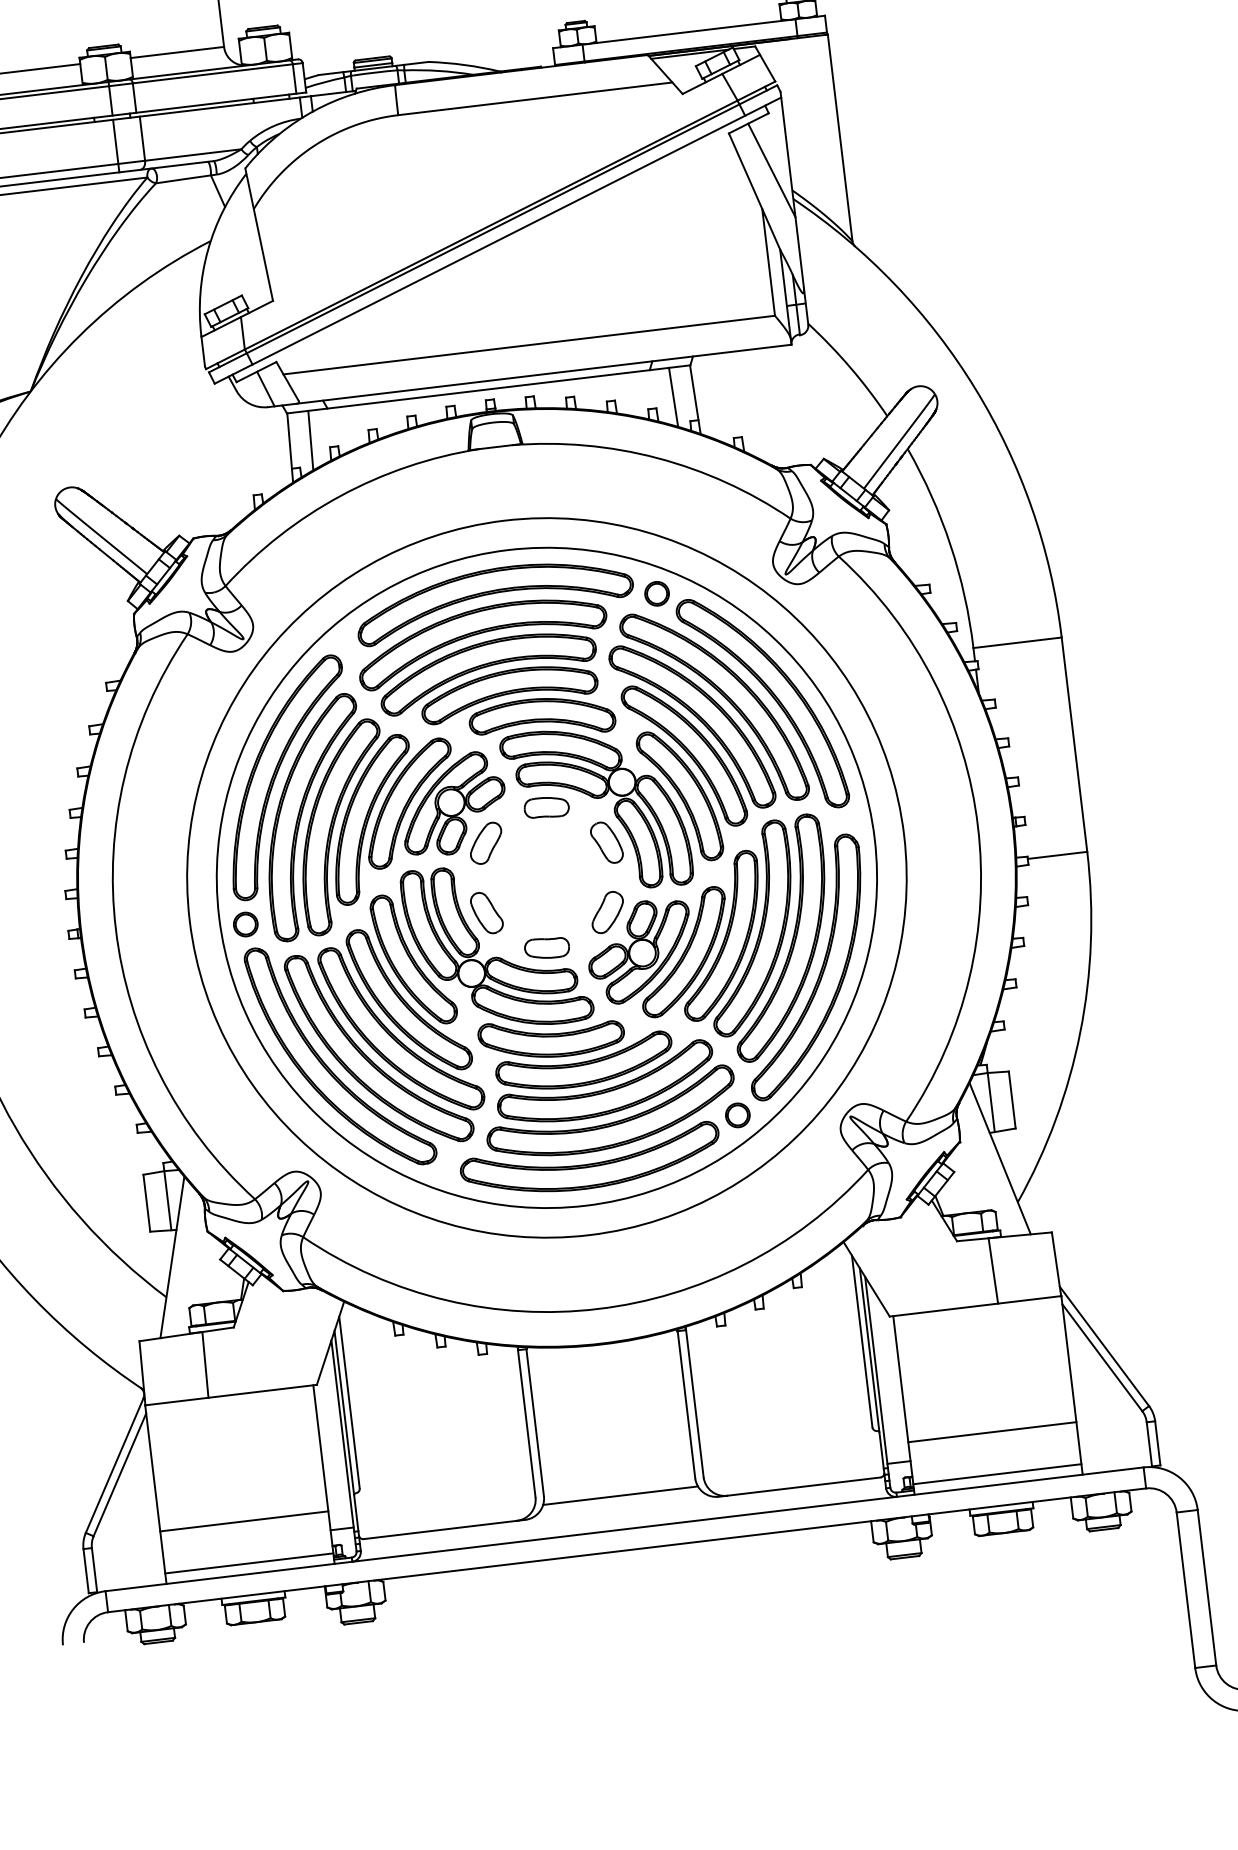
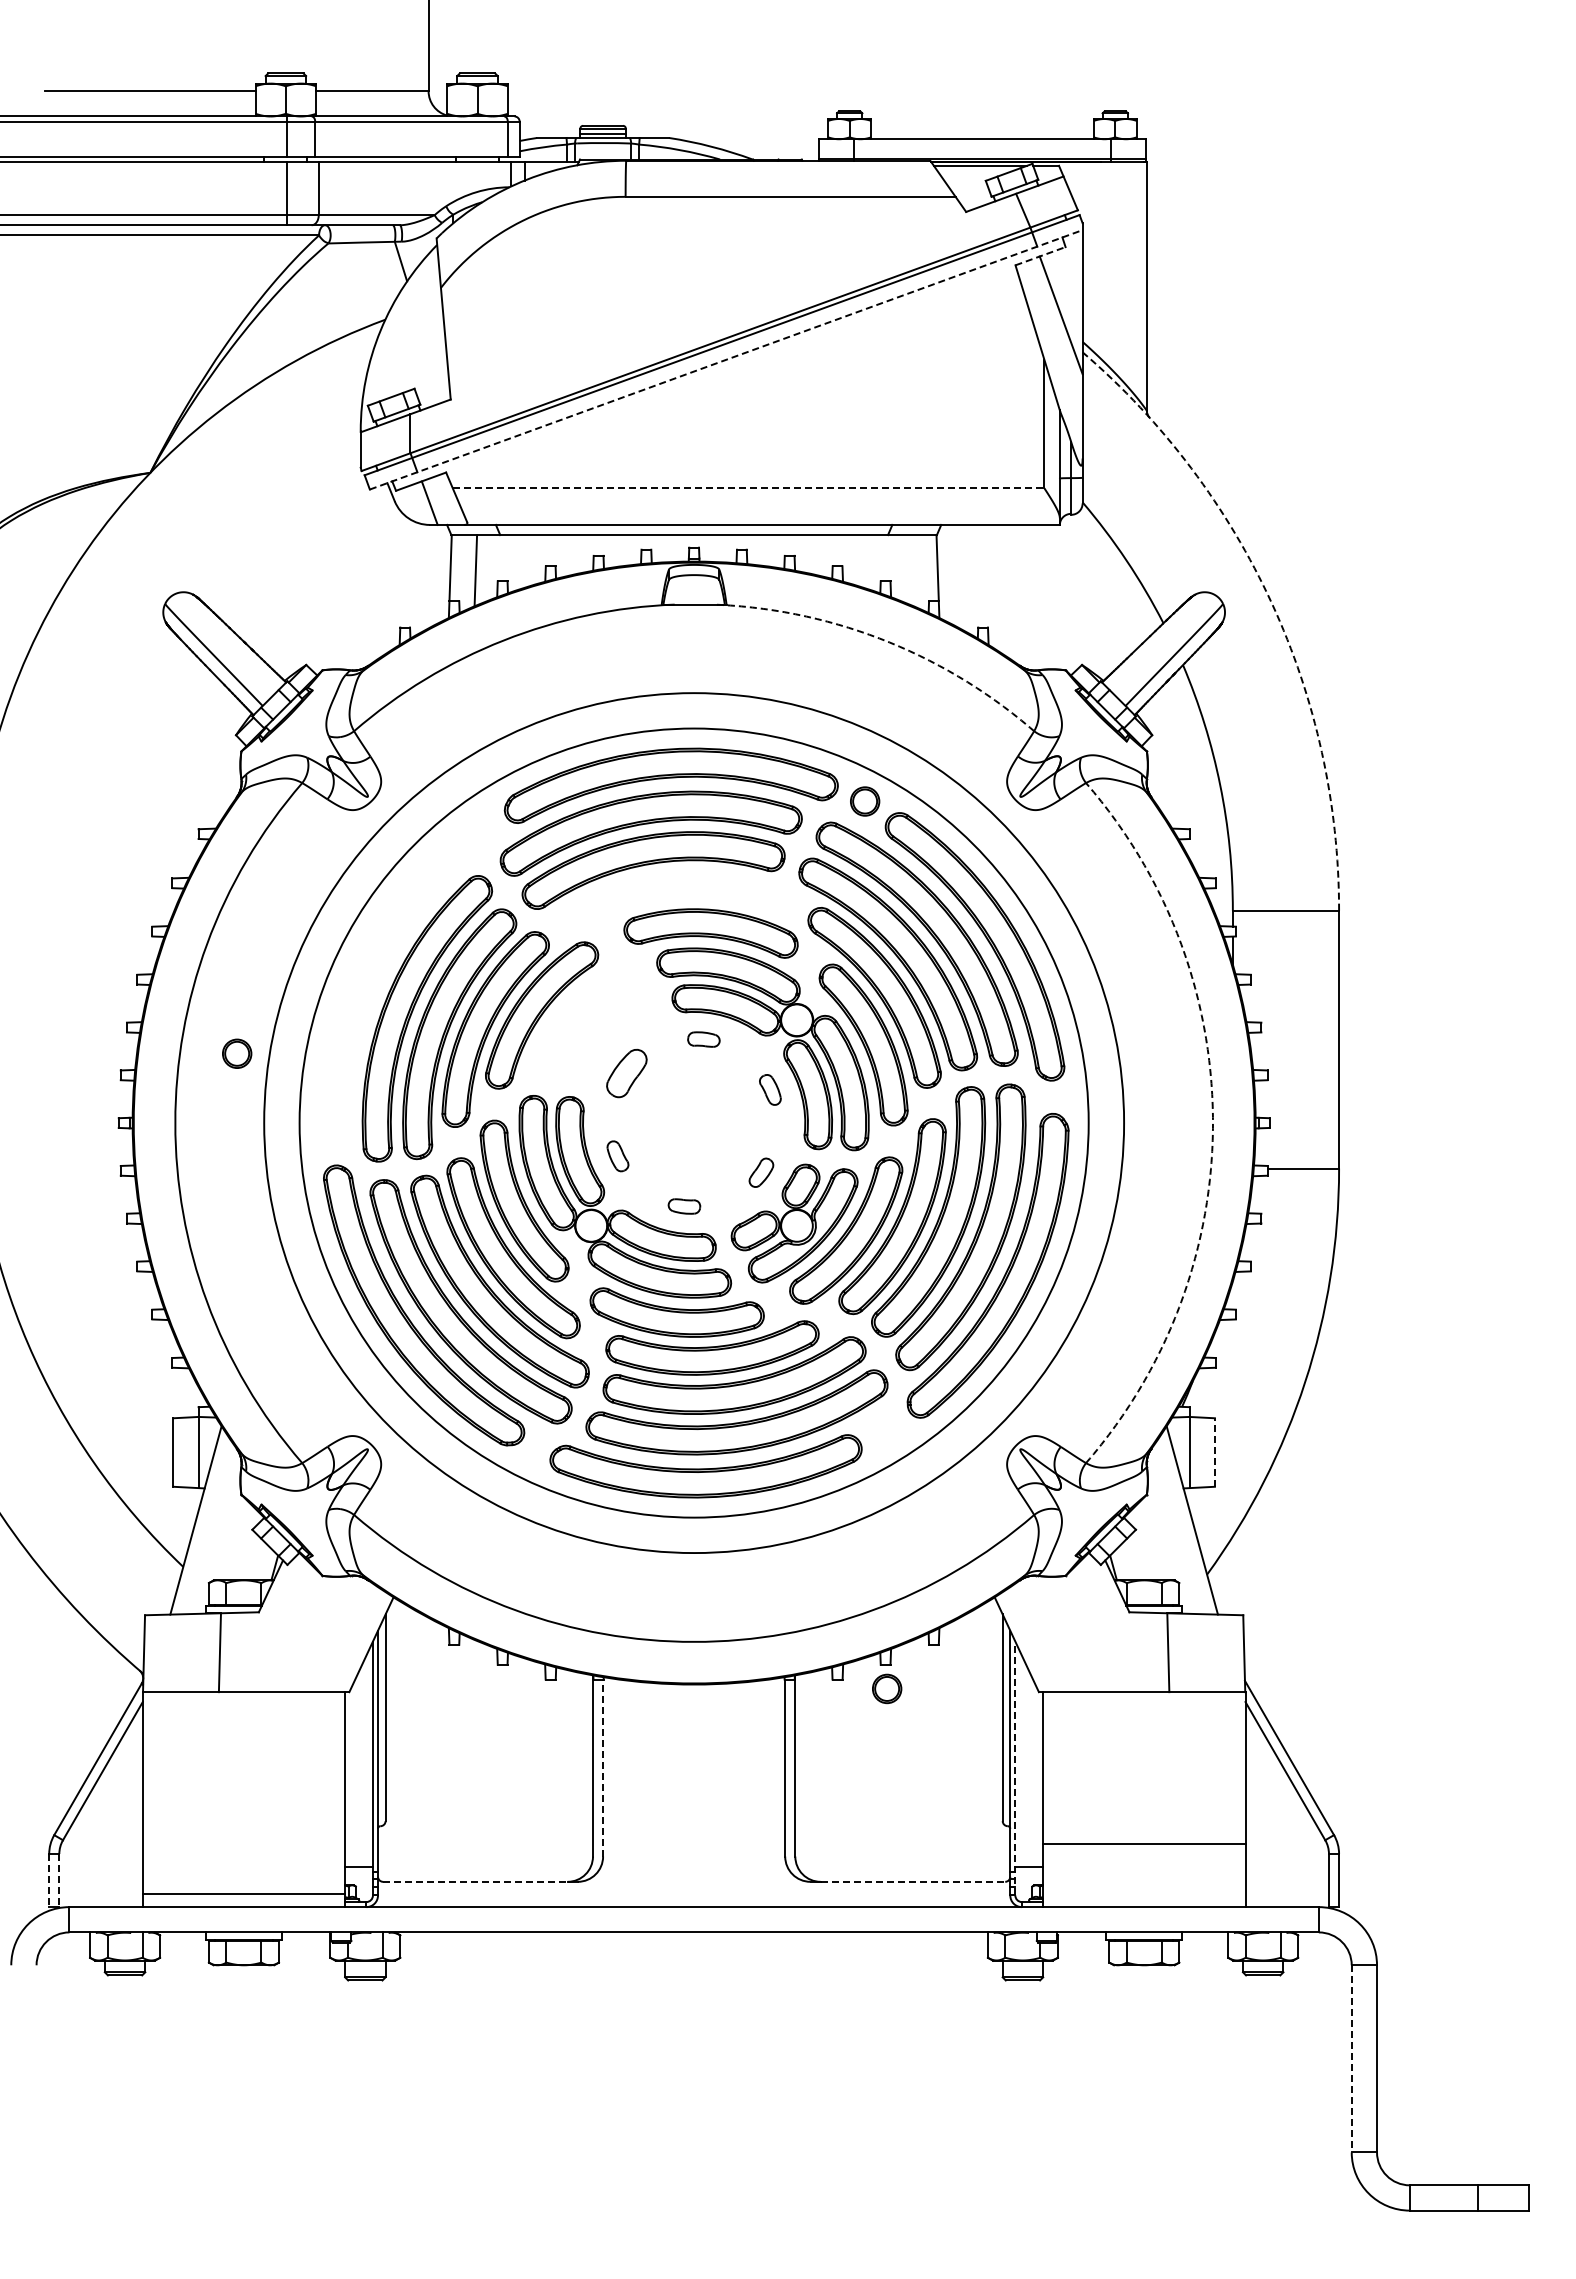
line: (748, 123) -> (1040, 256), solid -> dashed
line: (498, 240) -> (726, 359), solid -> dashed
line: (529, 345) -> (748, 488), solid -> dashed
arc: (975, 389) -> (1271, 603), solid -> dashed
line: (673, 397) -> (912, 570), removed
arc: (657, 458) -> (884, 640), solid -> dashed
part: (509, 692) -> (675, 897), removed
part: (277, 774) -> (388, 962), removed
part: (453, 804) -> (593, 1022), removed
part: (546, 807) -> (703, 1039), size x0.6
arc: (977, 826) -> (1212, 1123), solid -> dashed
part: (607, 842) -> (770, 1089), size x0.6
part: (607, 912) -> (761, 1172), size x0.6
part: (486, 913) -> (617, 1156), size x0.6
part: (246, 924) -> (237, 1053), moved
part: (547, 948) -> (684, 1206), size x0.6
line: (1011, 1100) -> (1214, 1452), solid -> dashed
part: (738, 1115) -> (887, 1688), moved
line: (877, 1382) -> (1015, 1768), solid -> dashed
line: (535, 1423) -> (603, 1768), solid -> dashed
line: (997, 1474) -> (1144, 1894), removed
line: (804, 1486) -> (913, 1881), solid -> dashed
line: (620, 1495) -> (693, 1866), removed
line: (243, 1521) -> (243, 1843), removed
line: (440, 1529) -> (475, 1881), solid -> dashed
line: (94, 1570) -> (59, 1880), solid -> dashed
line: (86, 1571) -> (49, 1880), solid -> dashed
line: (1185, 1589) -> (1351, 2058), solid -> dashed

